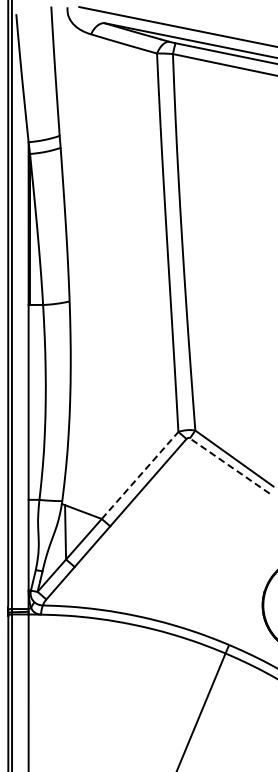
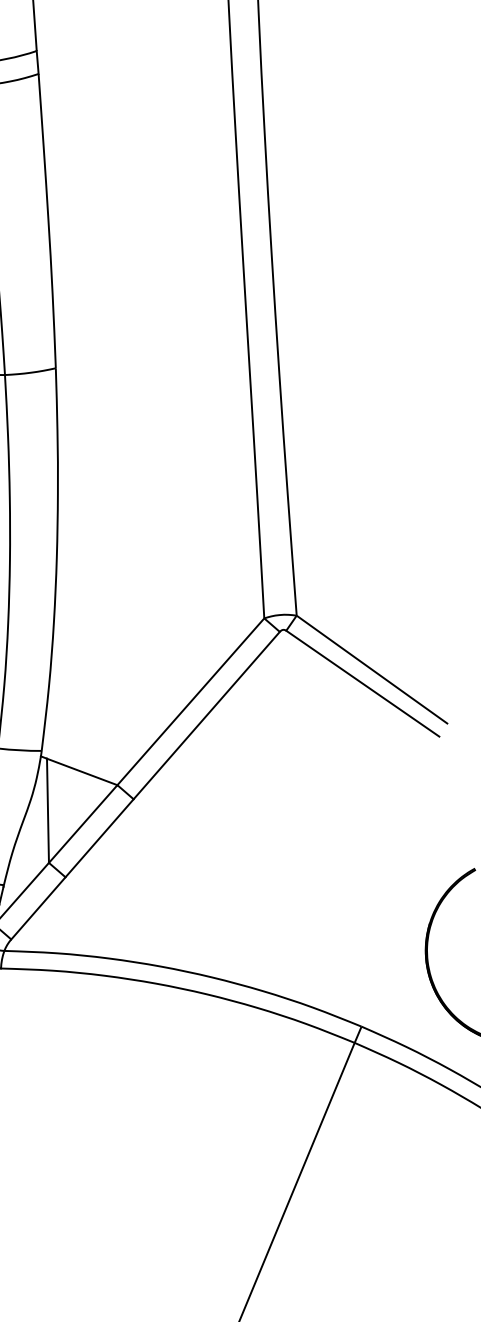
line: (229, 466) -> (362, 684), dashed -> solid
line: (140, 475) -> (191, 701), dashed -> solid

